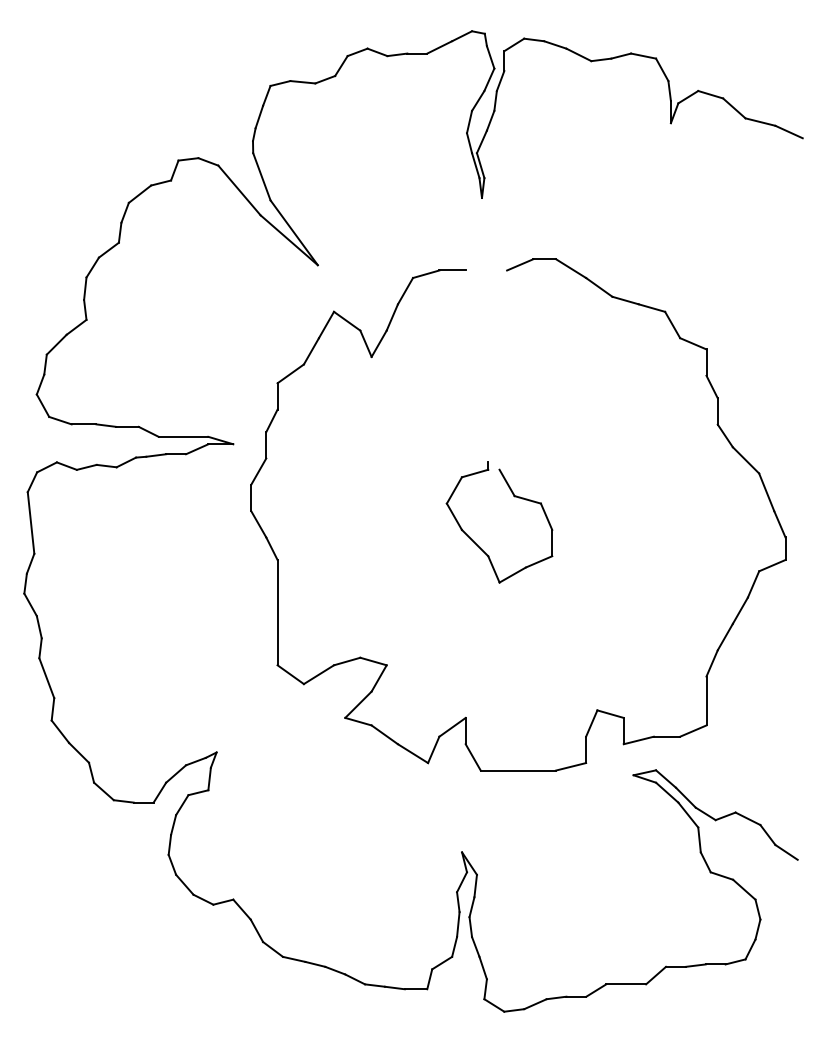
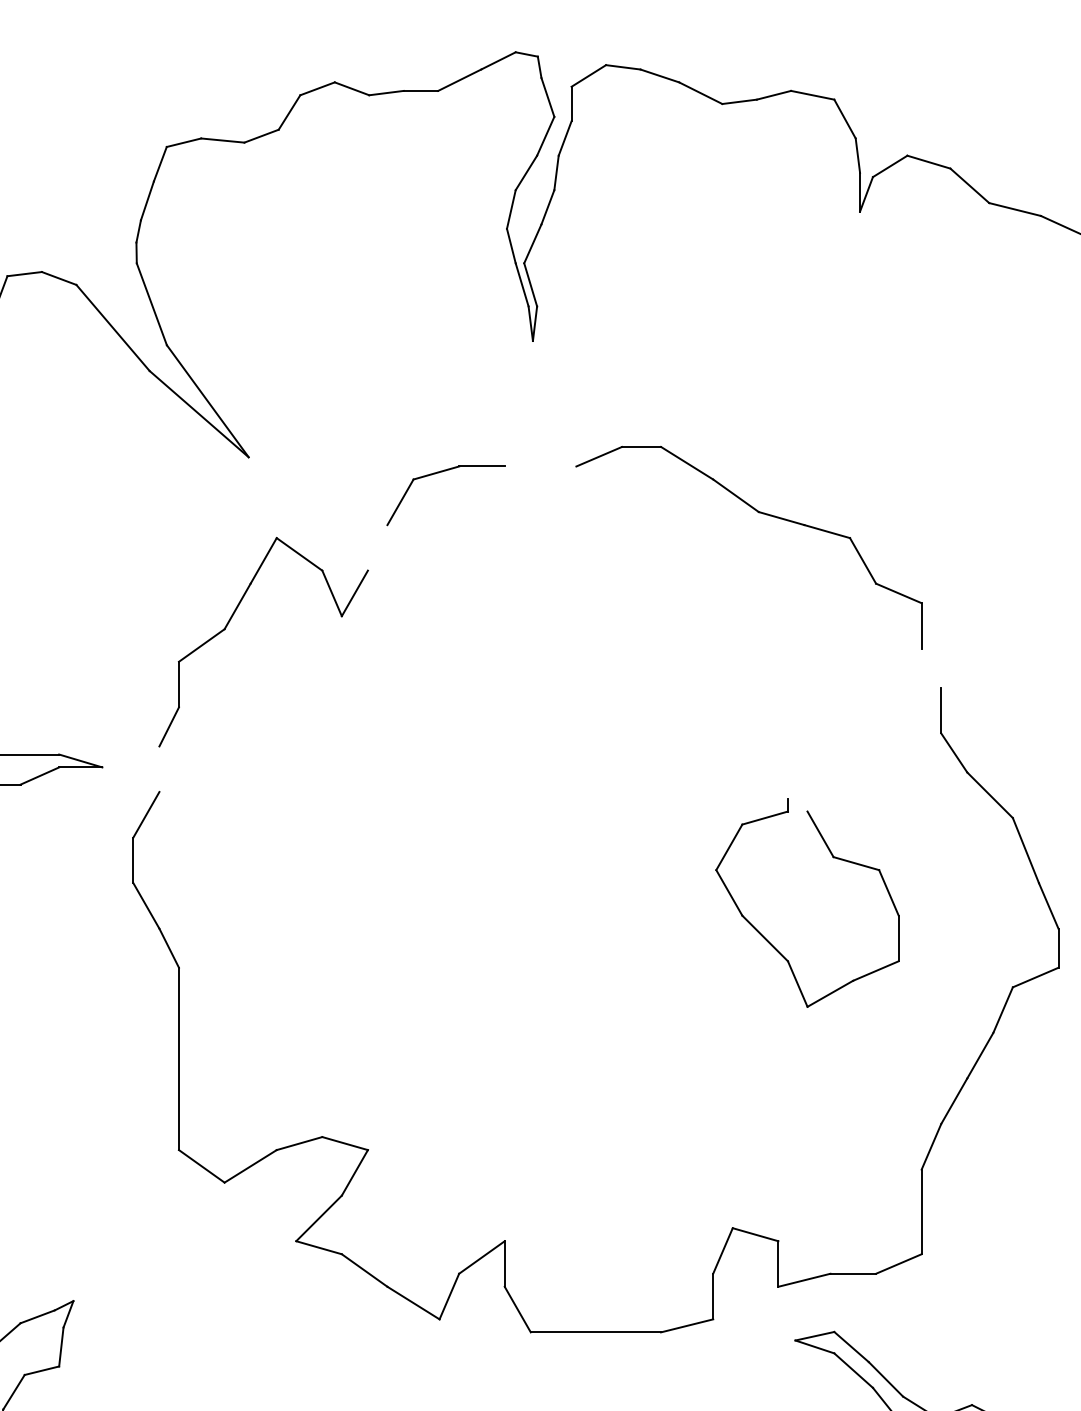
line: (391, 317) -> (376, 547), removed
line: (711, 386) -> (930, 667), removed
line: (266, 445) -> (159, 769), removed
part: (514, 497) -> (833, 859), moved

